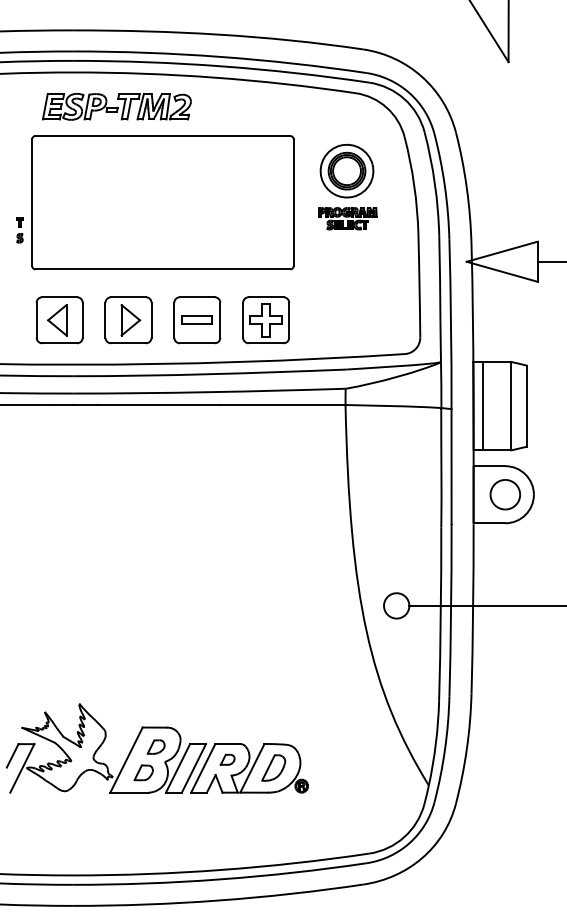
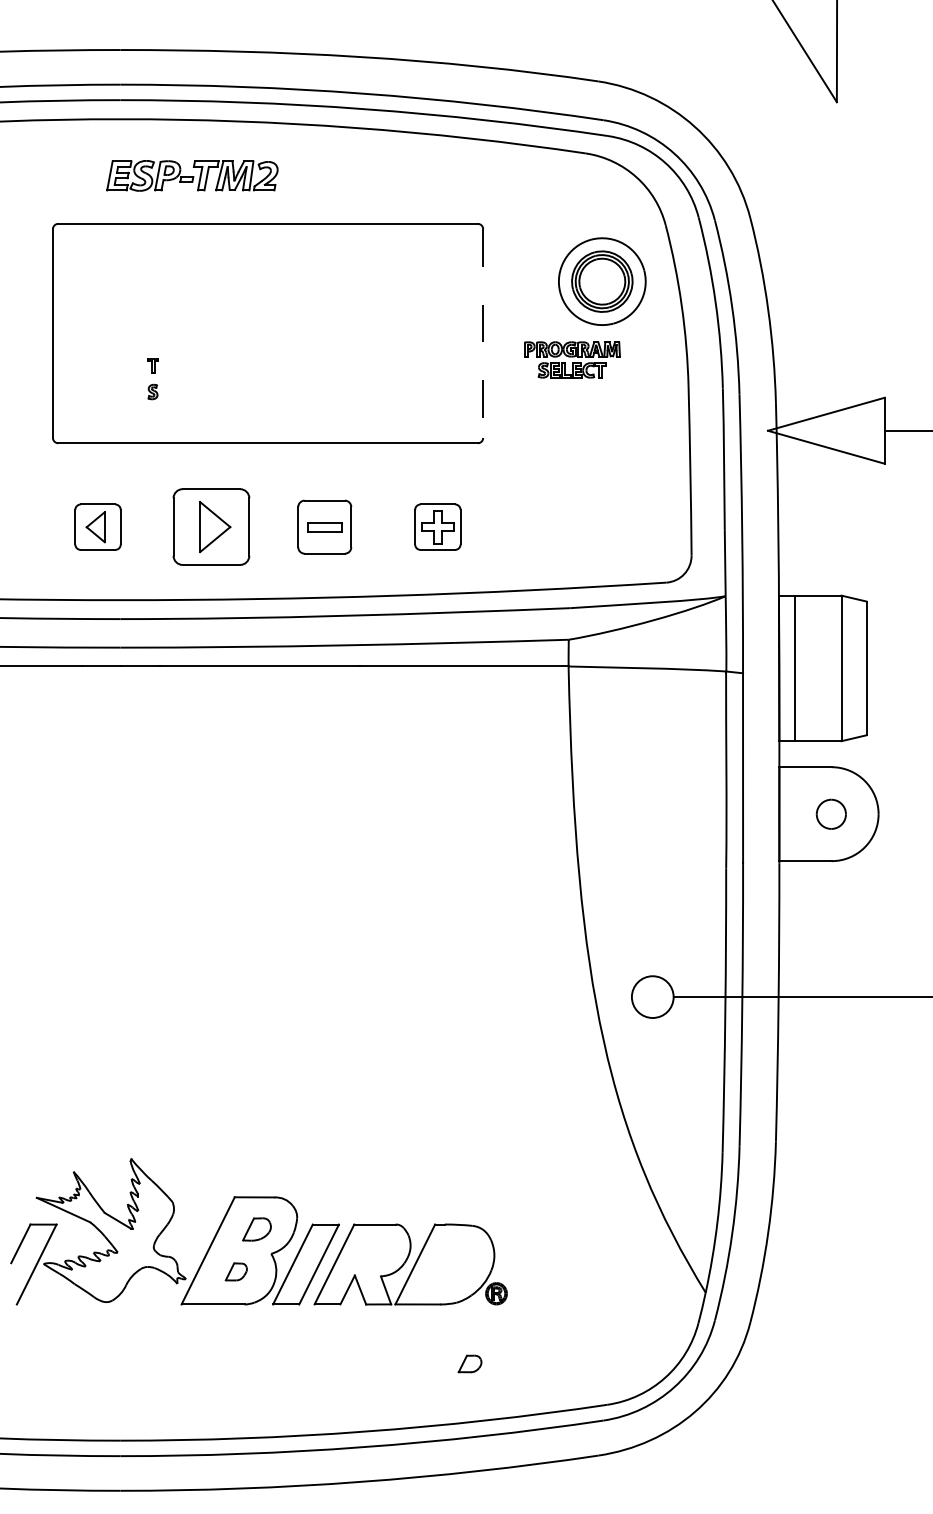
part: (116, 106) -> (191, 175), size x0.7
part: (346, 170) -> (601, 280), moved
line: (293, 203) -> (482, 334), solid -> dashed
part: (19, 230) -> (152, 379), moved
part: (59, 320) -> (97, 527), size x0.6
part: (197, 320) -> (324, 527), size x0.7
part: (265, 320) -> (436, 527), size x0.6
part: (504, 494) -> (830, 813), size x0.6
part: (227, 759) -> (469, 1363), moved
part: (273, 767) -> (450, 1263), removed
part: (143, 772) -> (236, 1271), size x0.7

